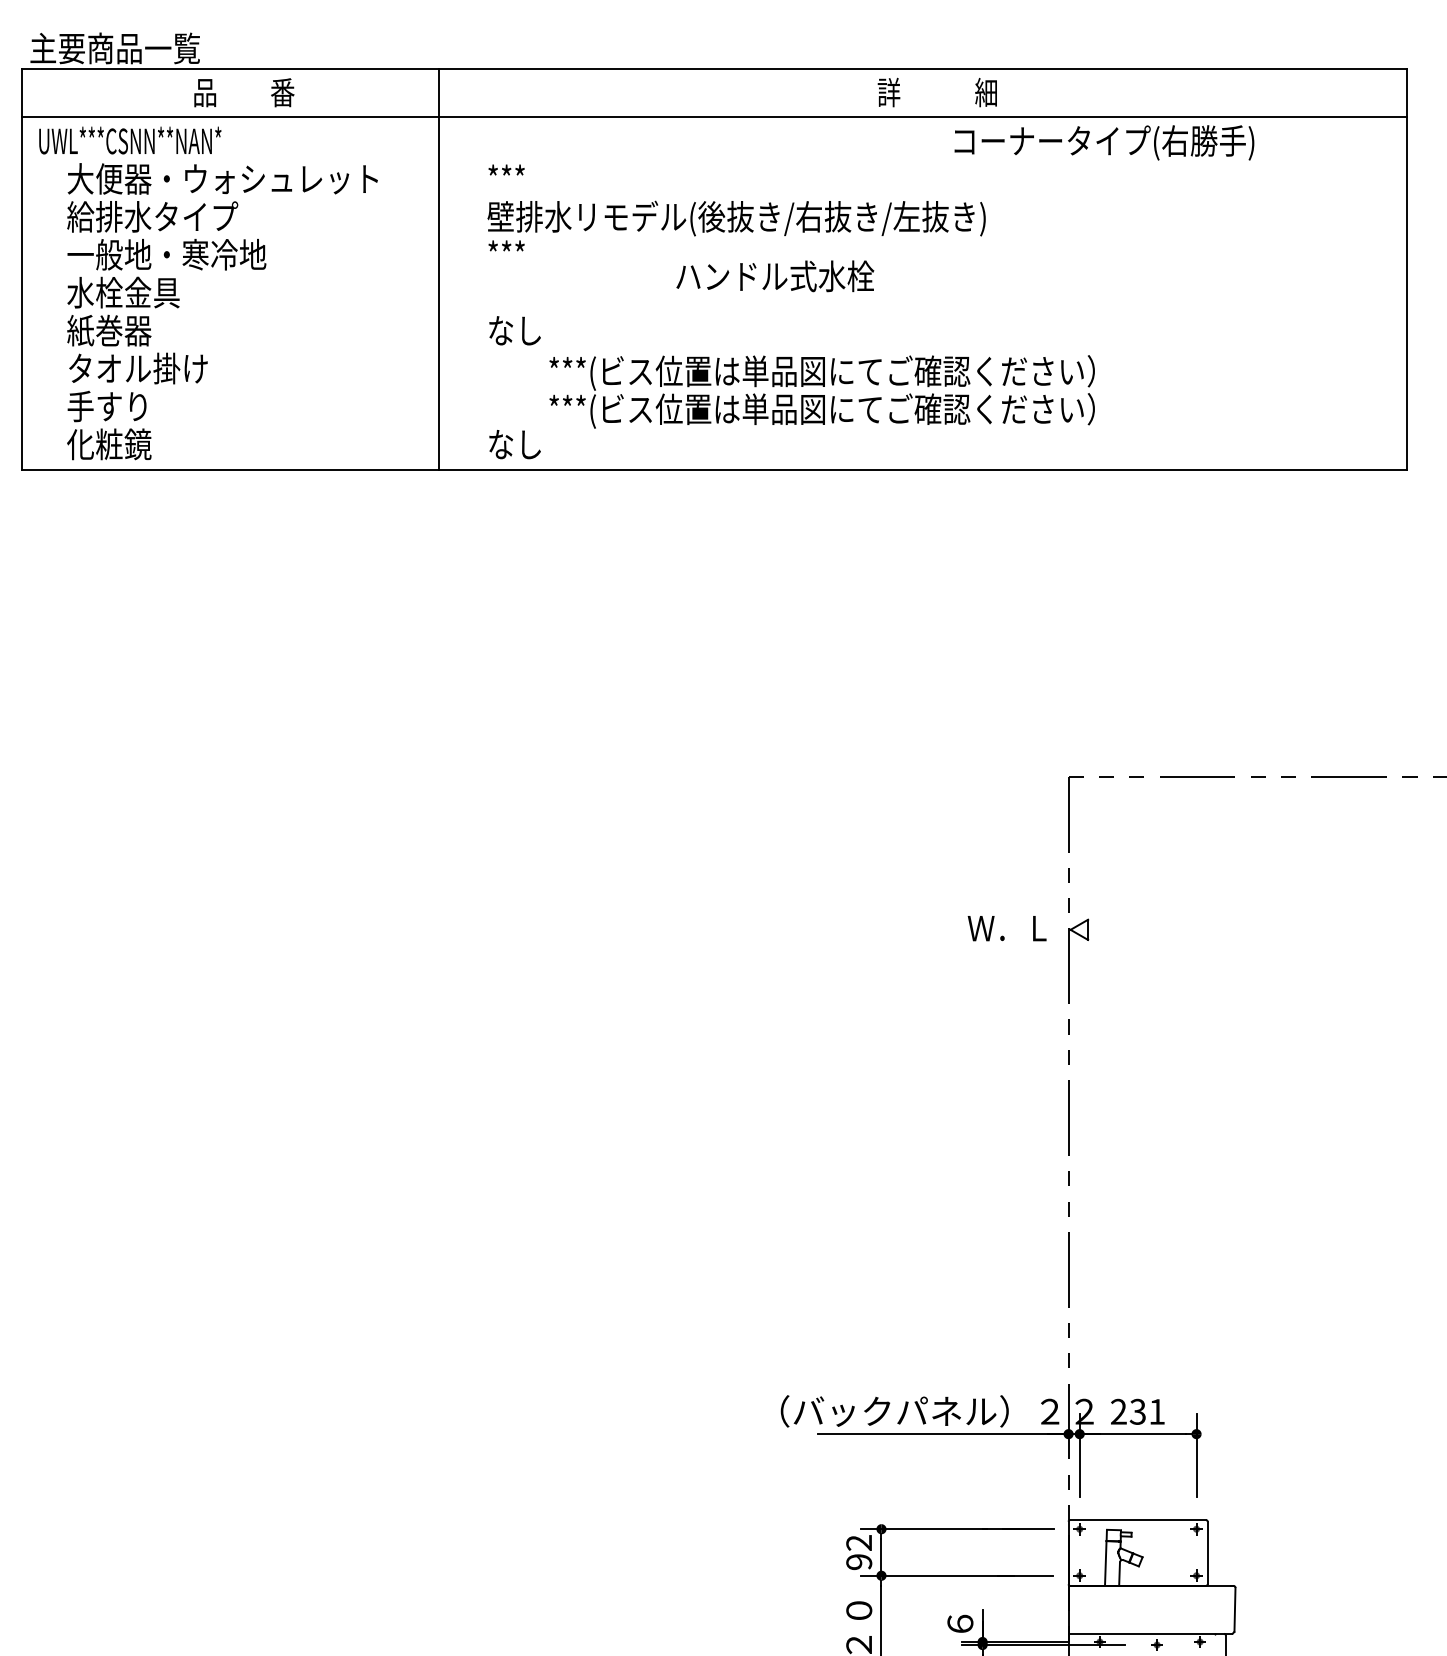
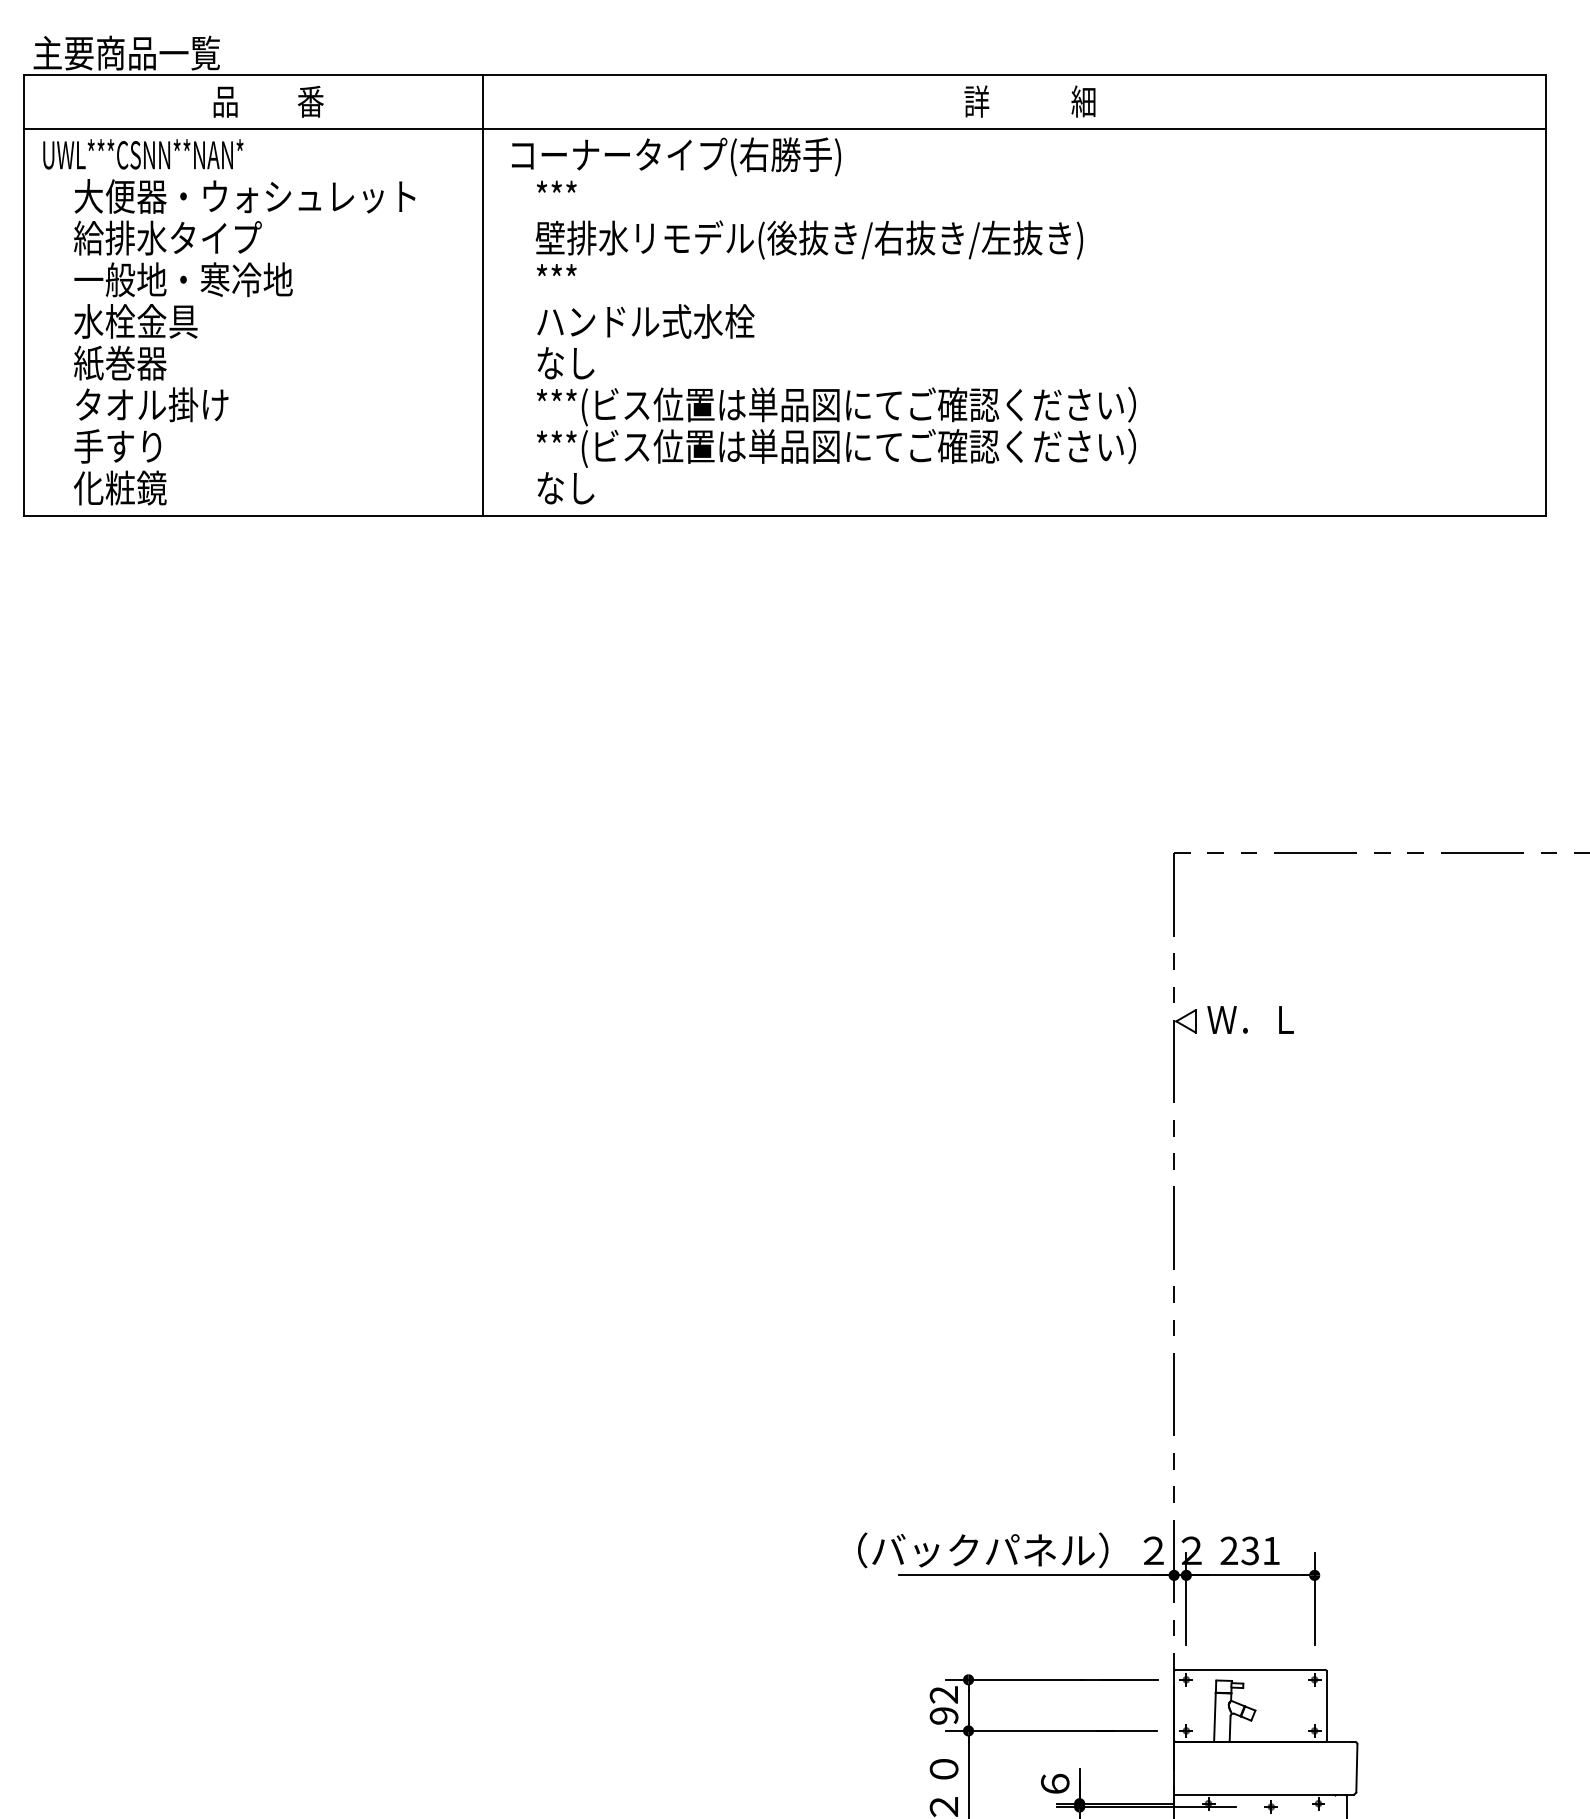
text: (1104, 142) -> (676, 156), moved
text: (774, 276) -> (645, 321), moved
text: (822, 391) -> (836, 427), moved
text: (1007, 928) -> (1250, 1019), moved

